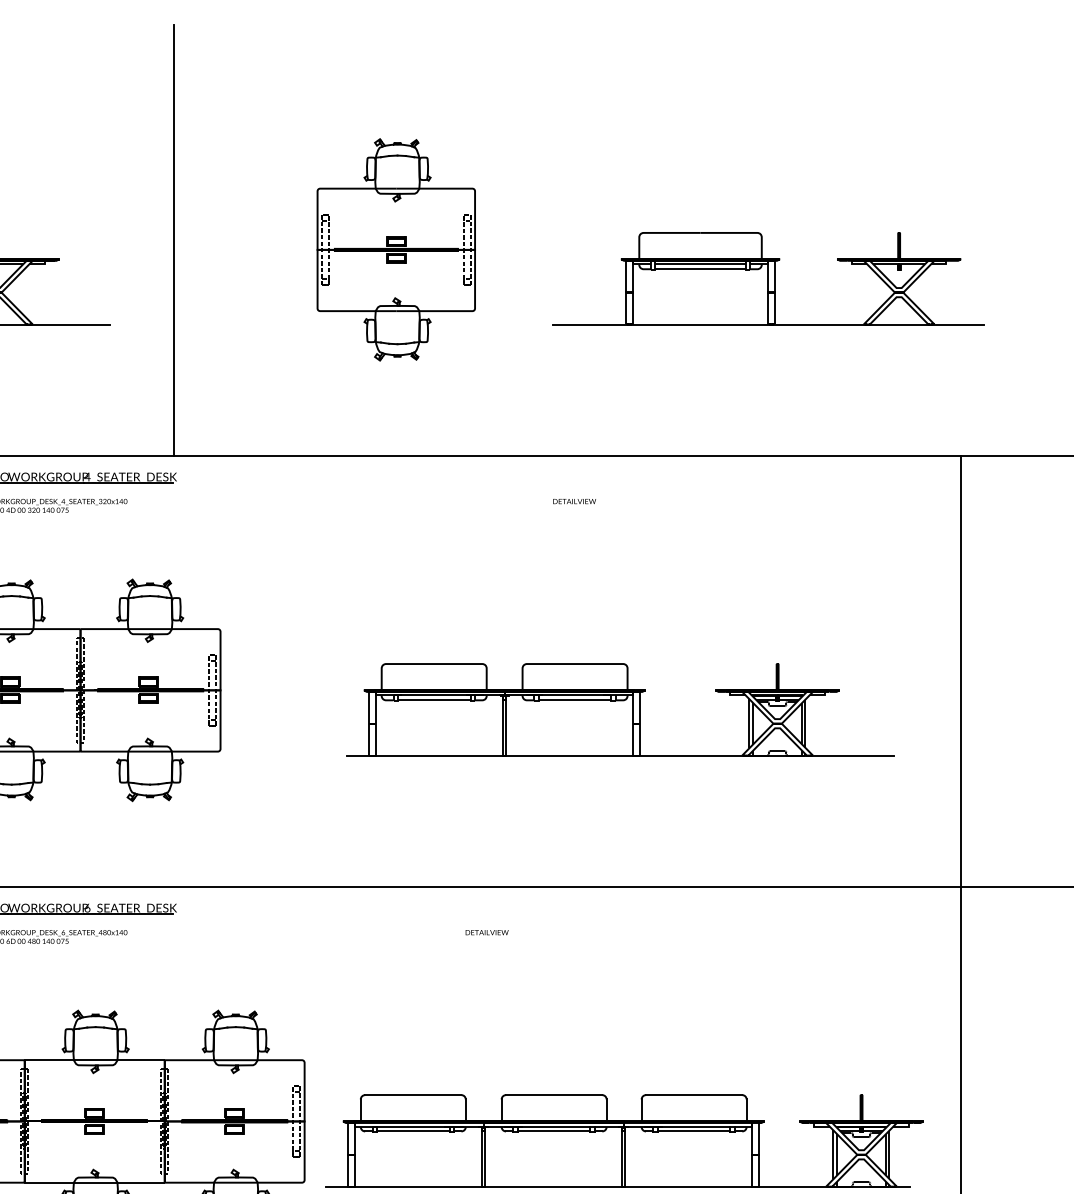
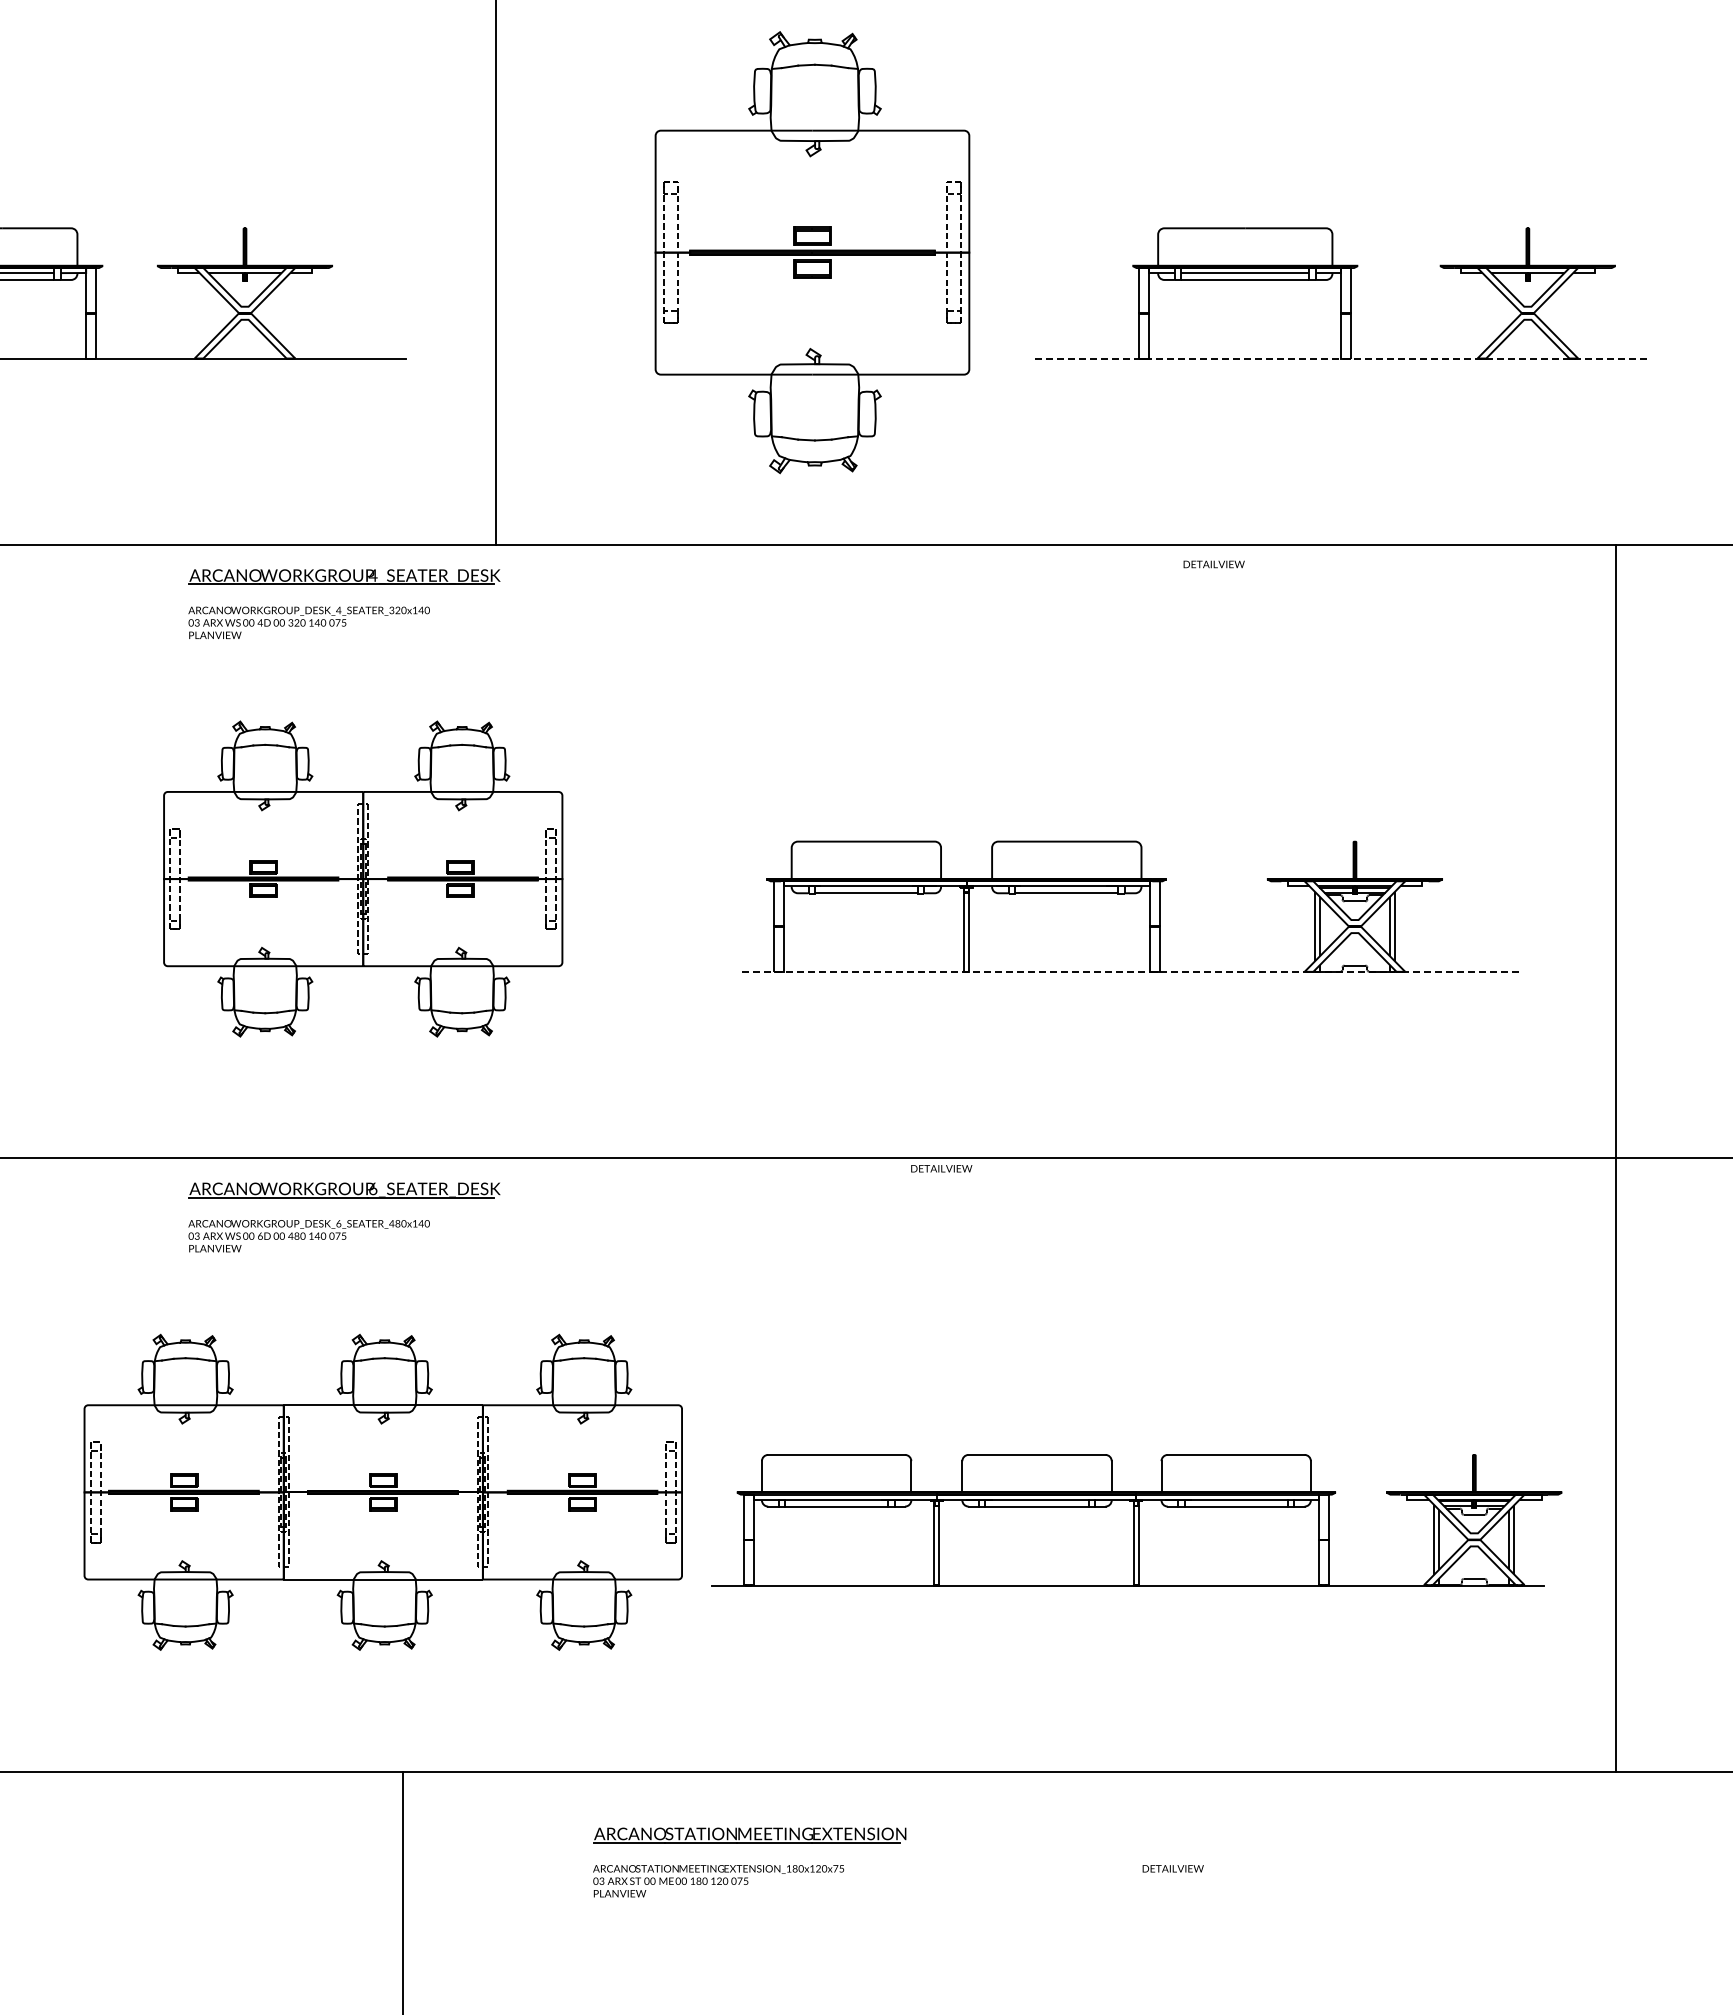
part: (396, 249) -> (812, 251), size x1.4
line: (768, 325) -> (1341, 359), solid -> dashed
text: (574, 501) -> (1213, 564), moved
line: (620, 756) -> (1131, 972), solid -> dashed
text: (487, 932) -> (941, 1168), moved

